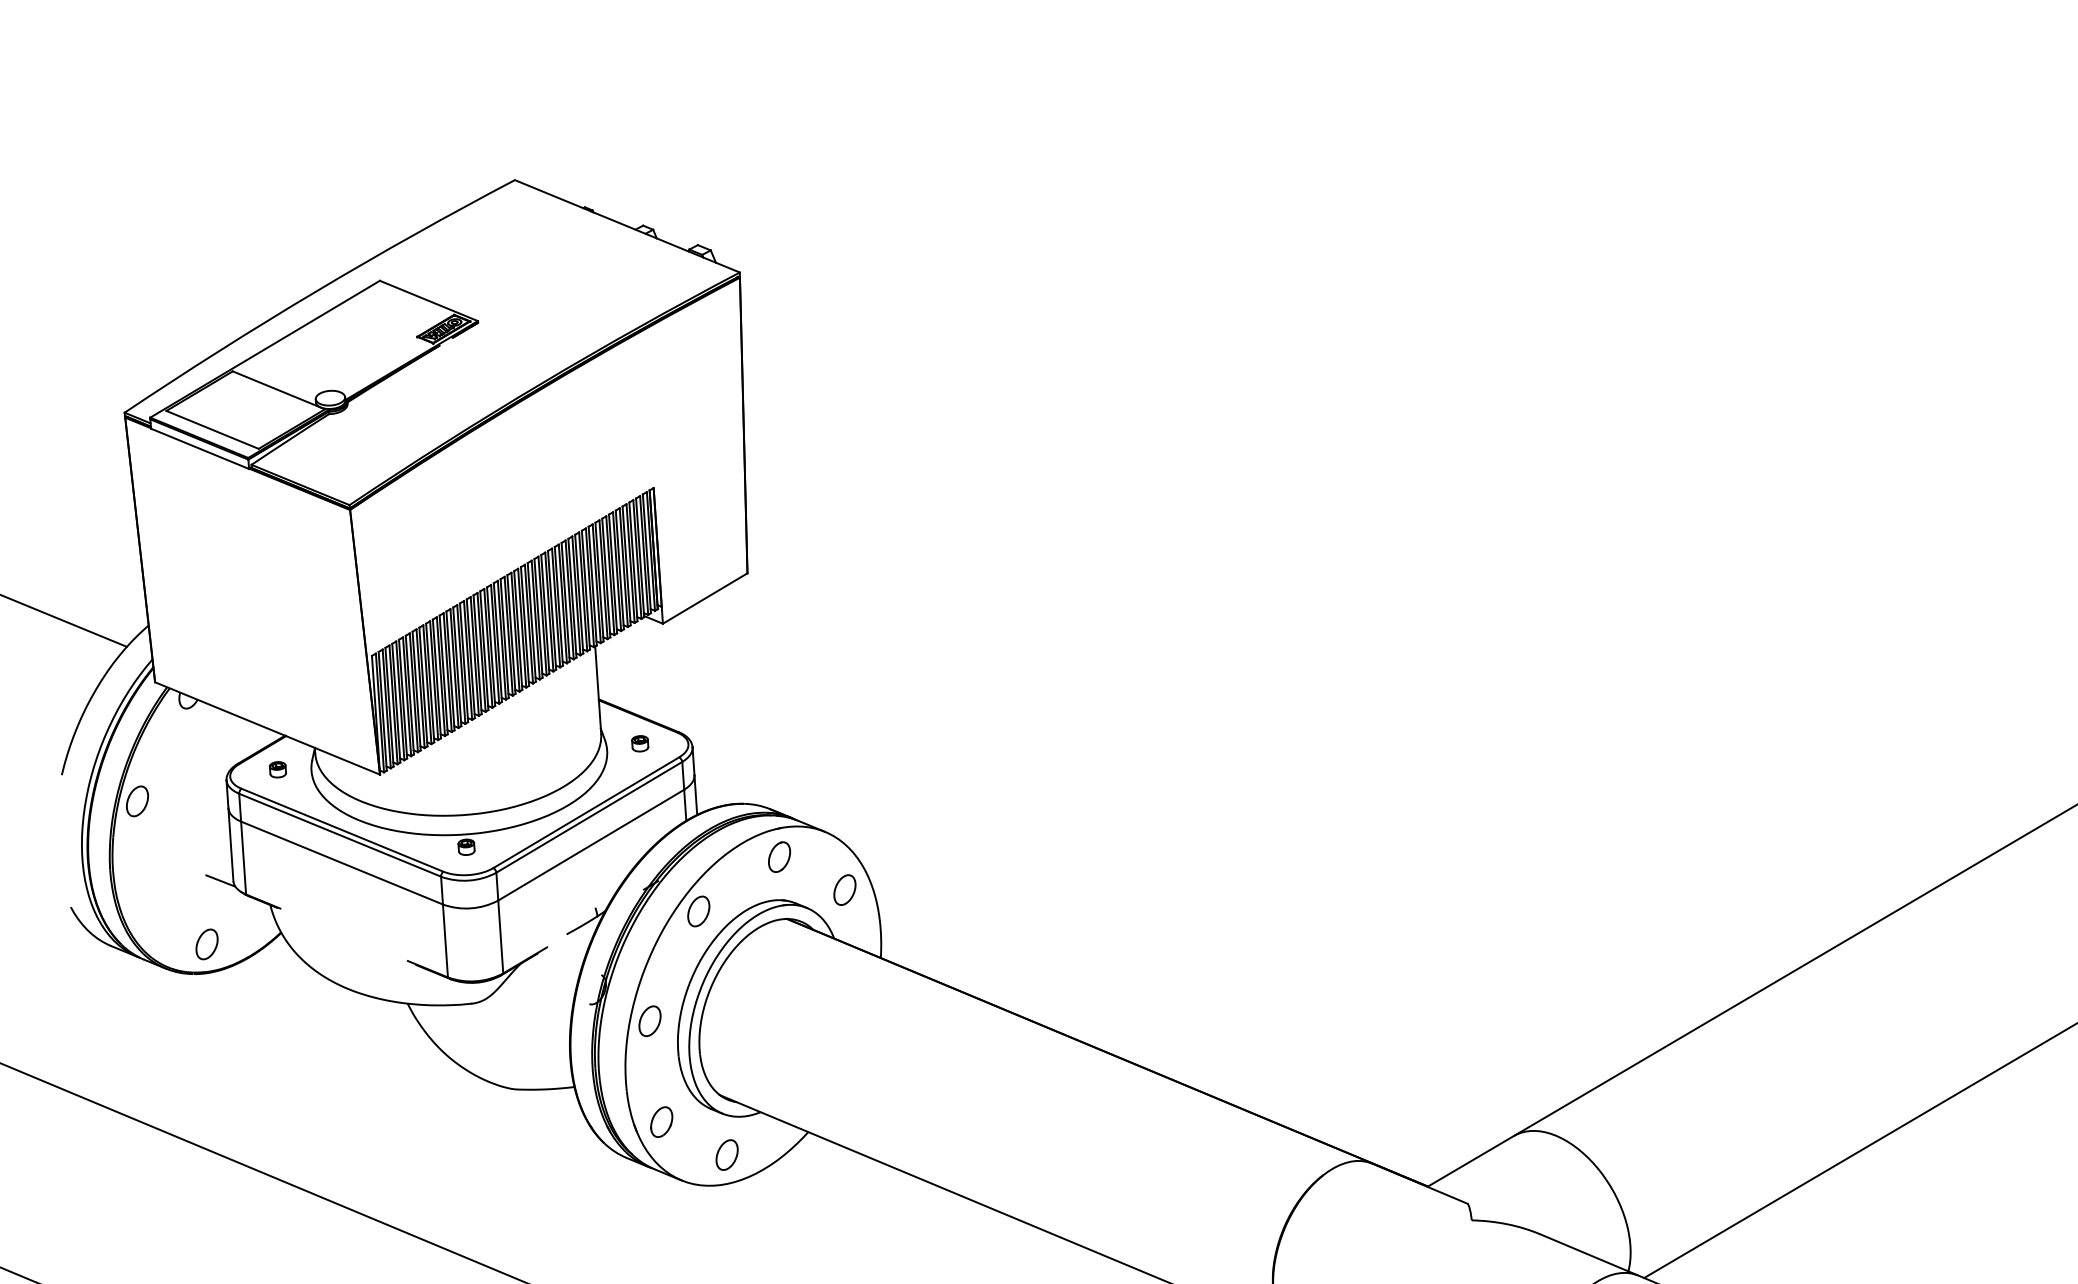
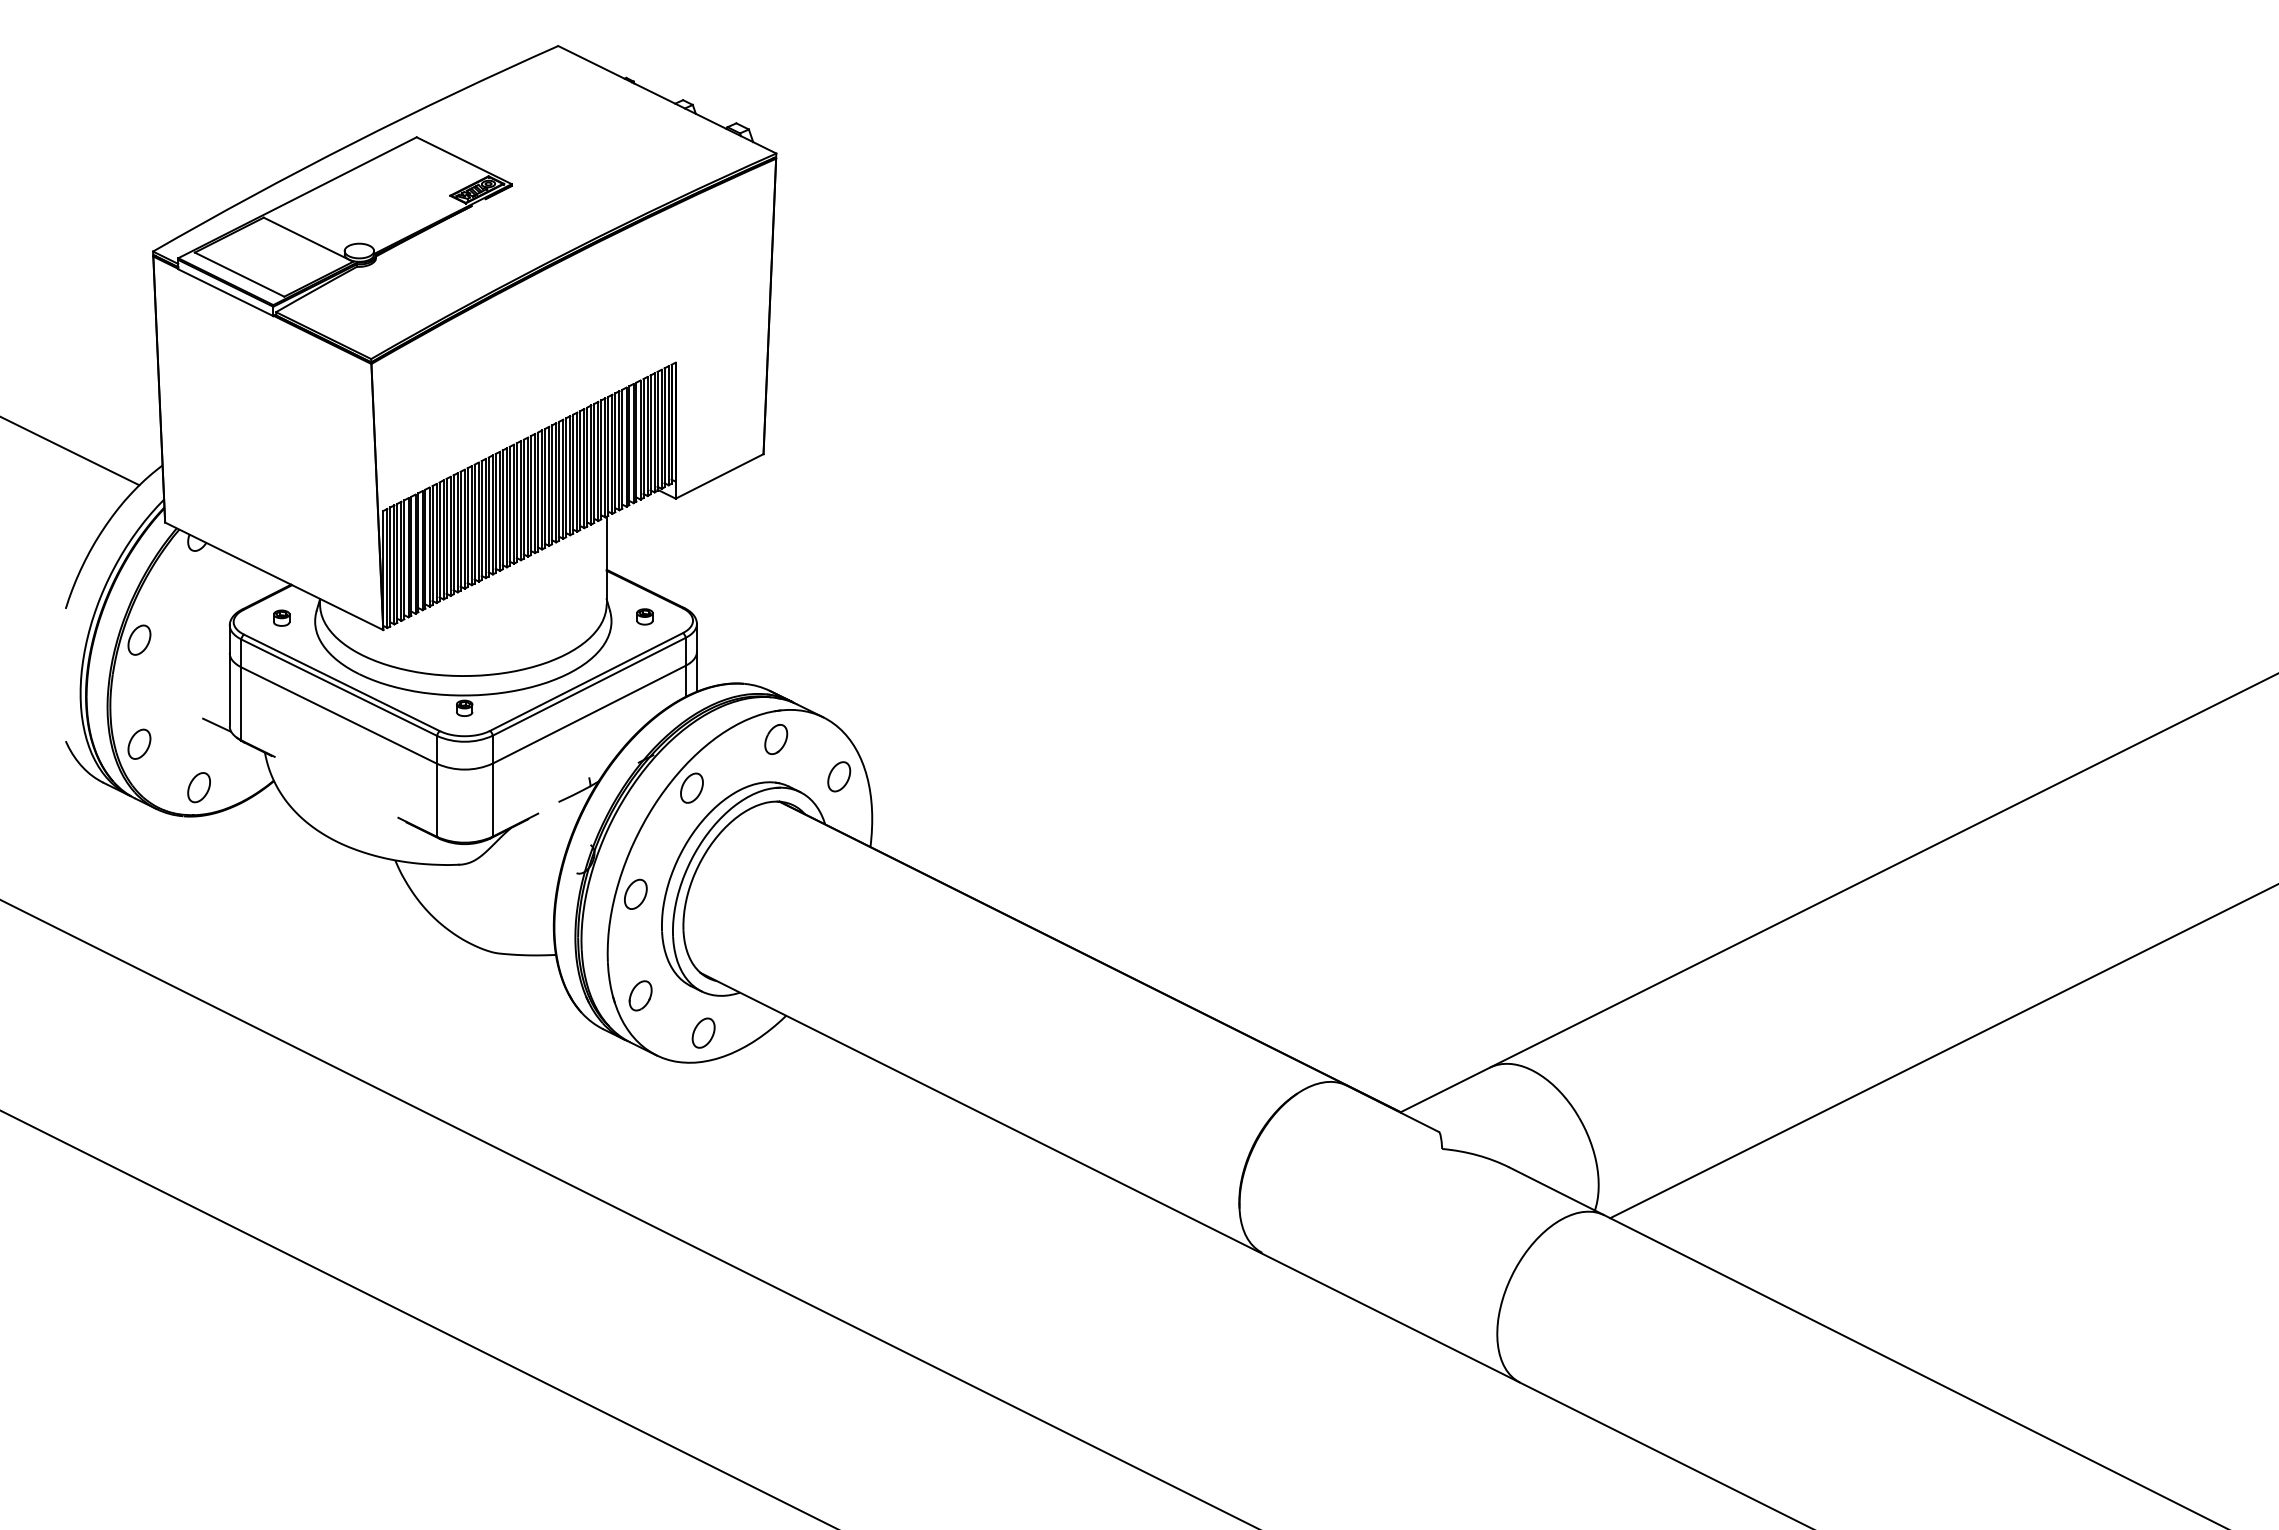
part: (144, 904) -> (139, 743), added

